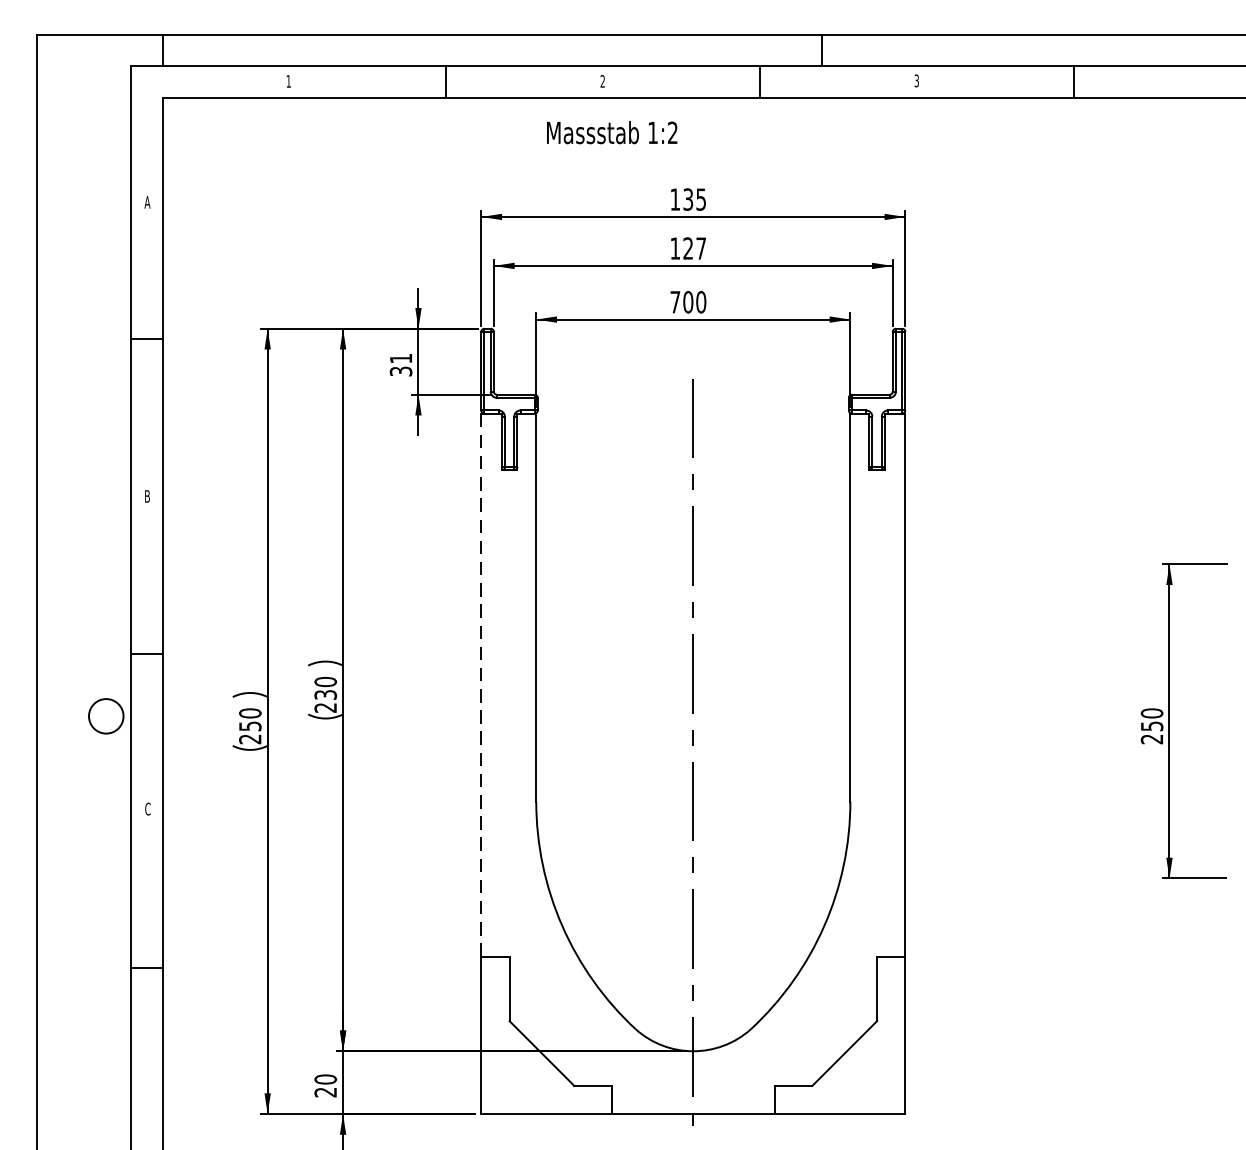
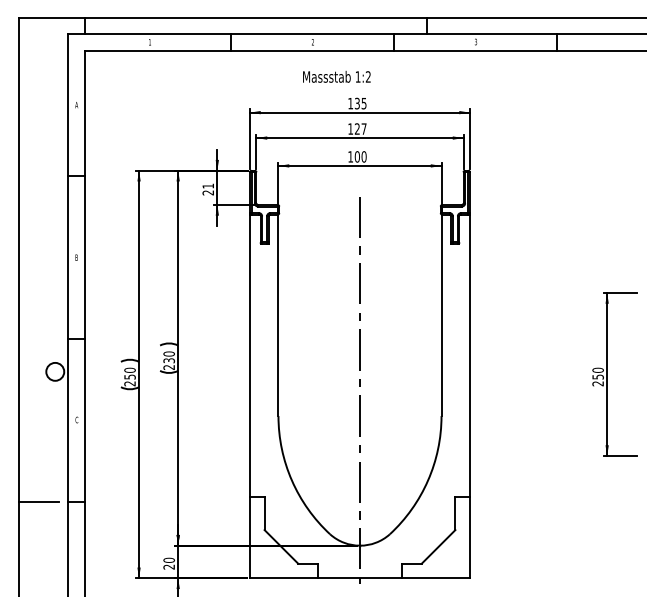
text: (611, 131) -> (336, 76), moved
text: (675, 301) -> (350, 156), 700 -> 100
text: (401, 370) -> (208, 192), 31 -> 21
line: (480, 686) -> (249, 356), dashed -> solid
line: (73, 968) -> (38, 502), added

